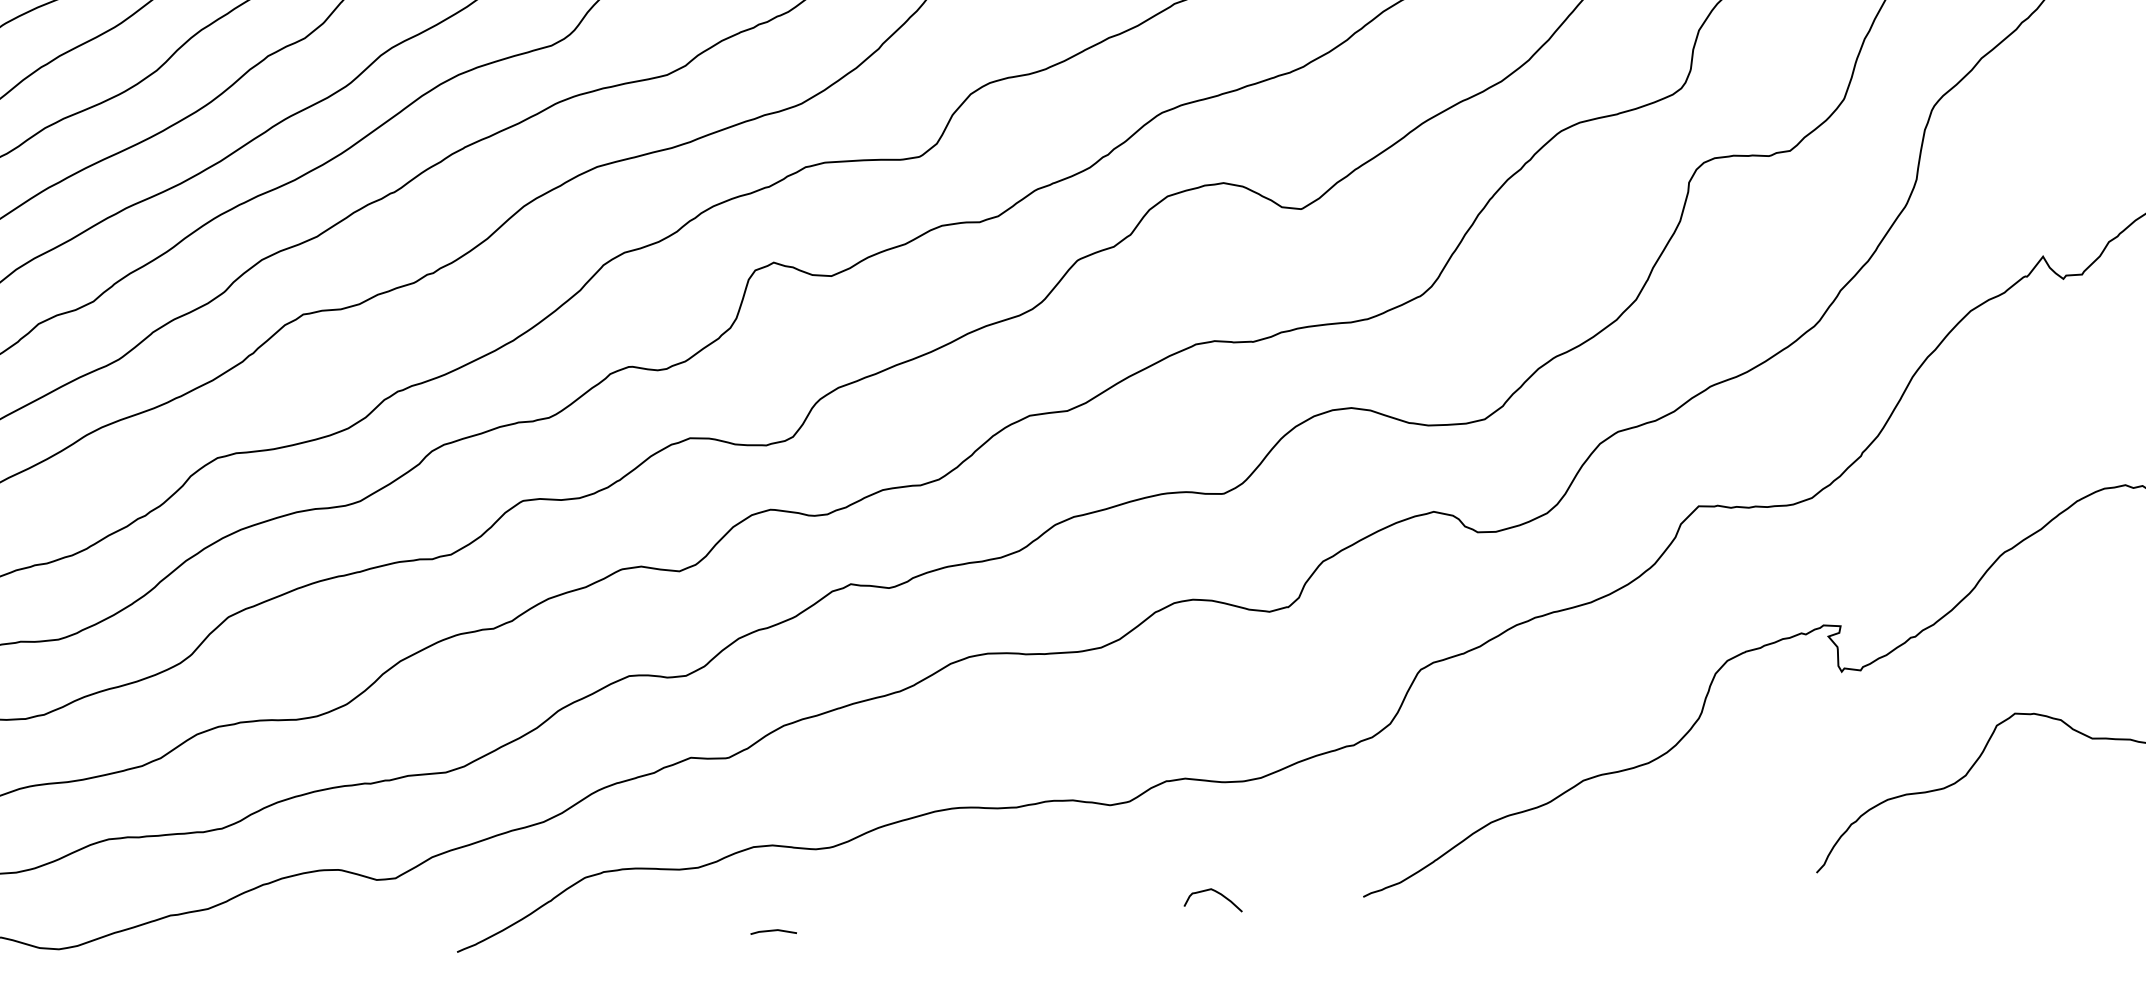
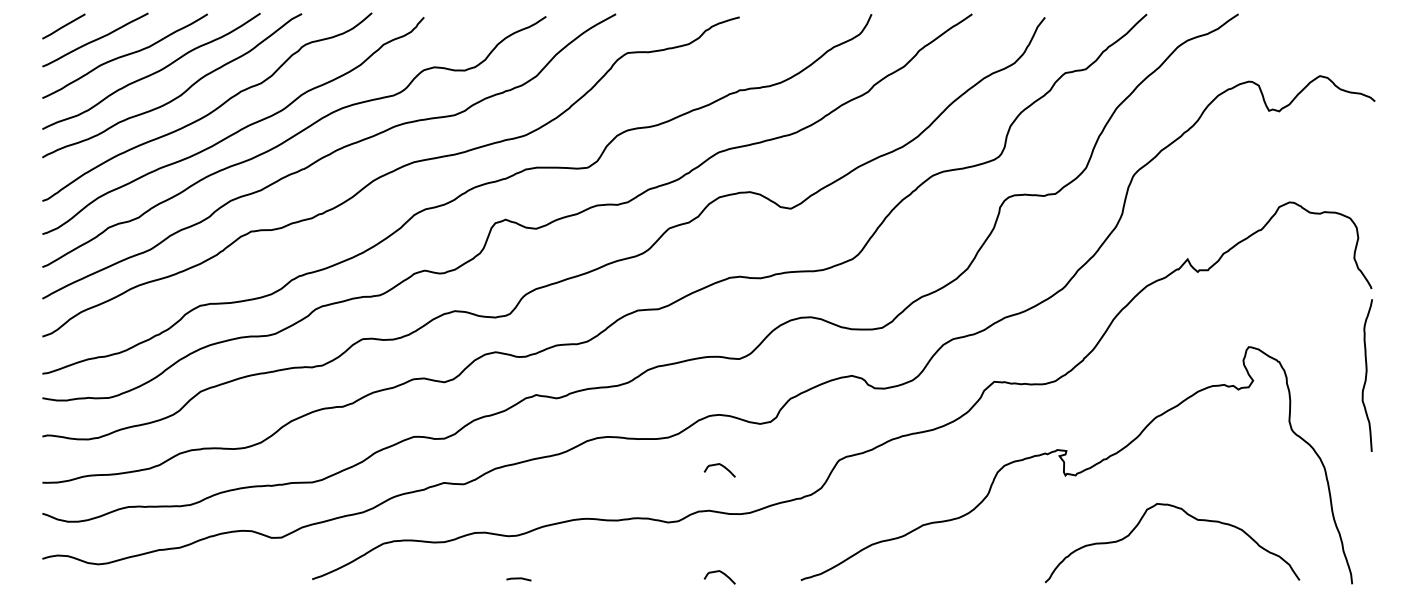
curve: (1202, 695) -> (721, 466), added
line: (772, 932) -> (518, 579), moved

